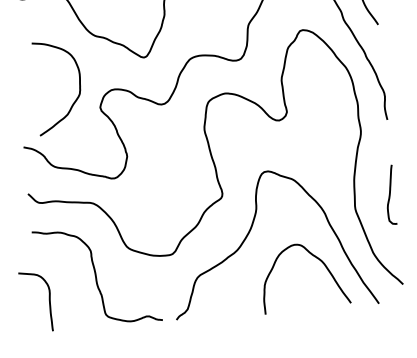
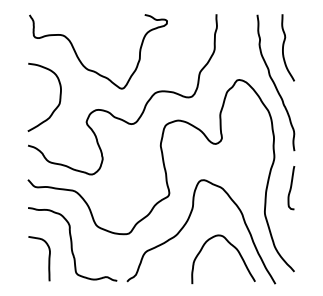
curve: (78, 84) -> (59, 96), moved
curve: (390, 195) -> (291, 188), moved
curve: (48, 300) -> (48, 258), moved

